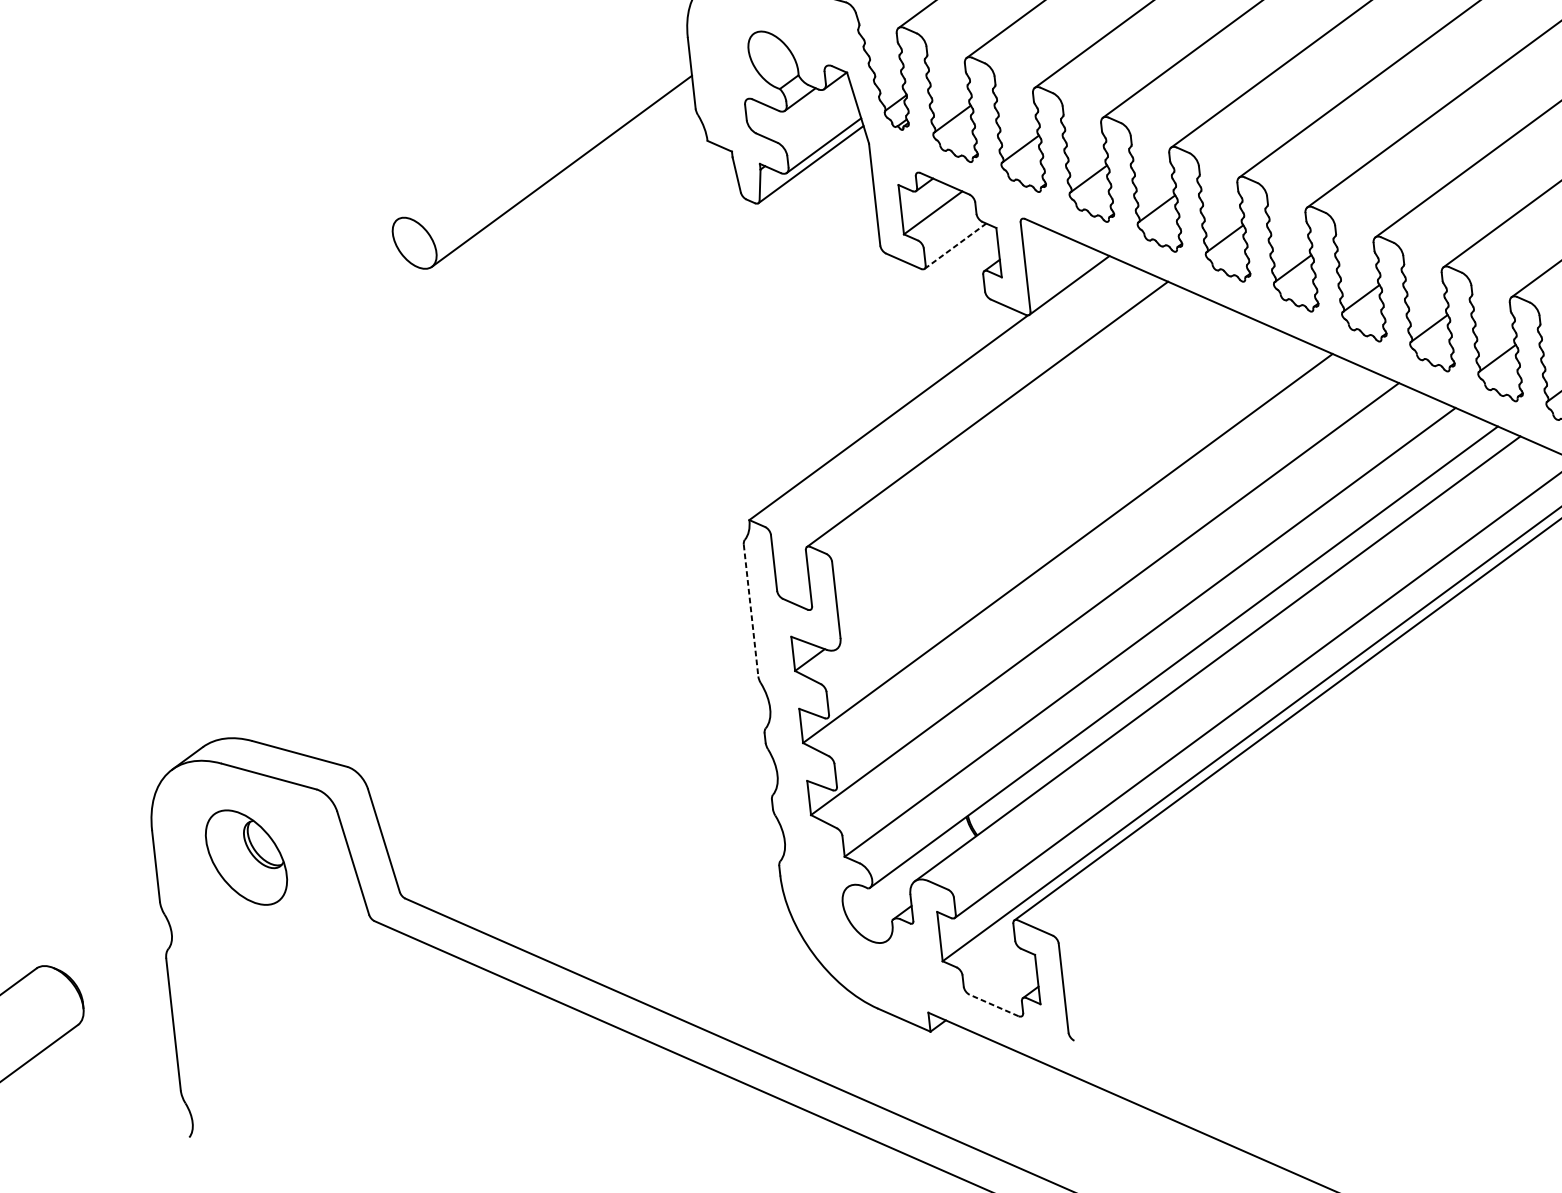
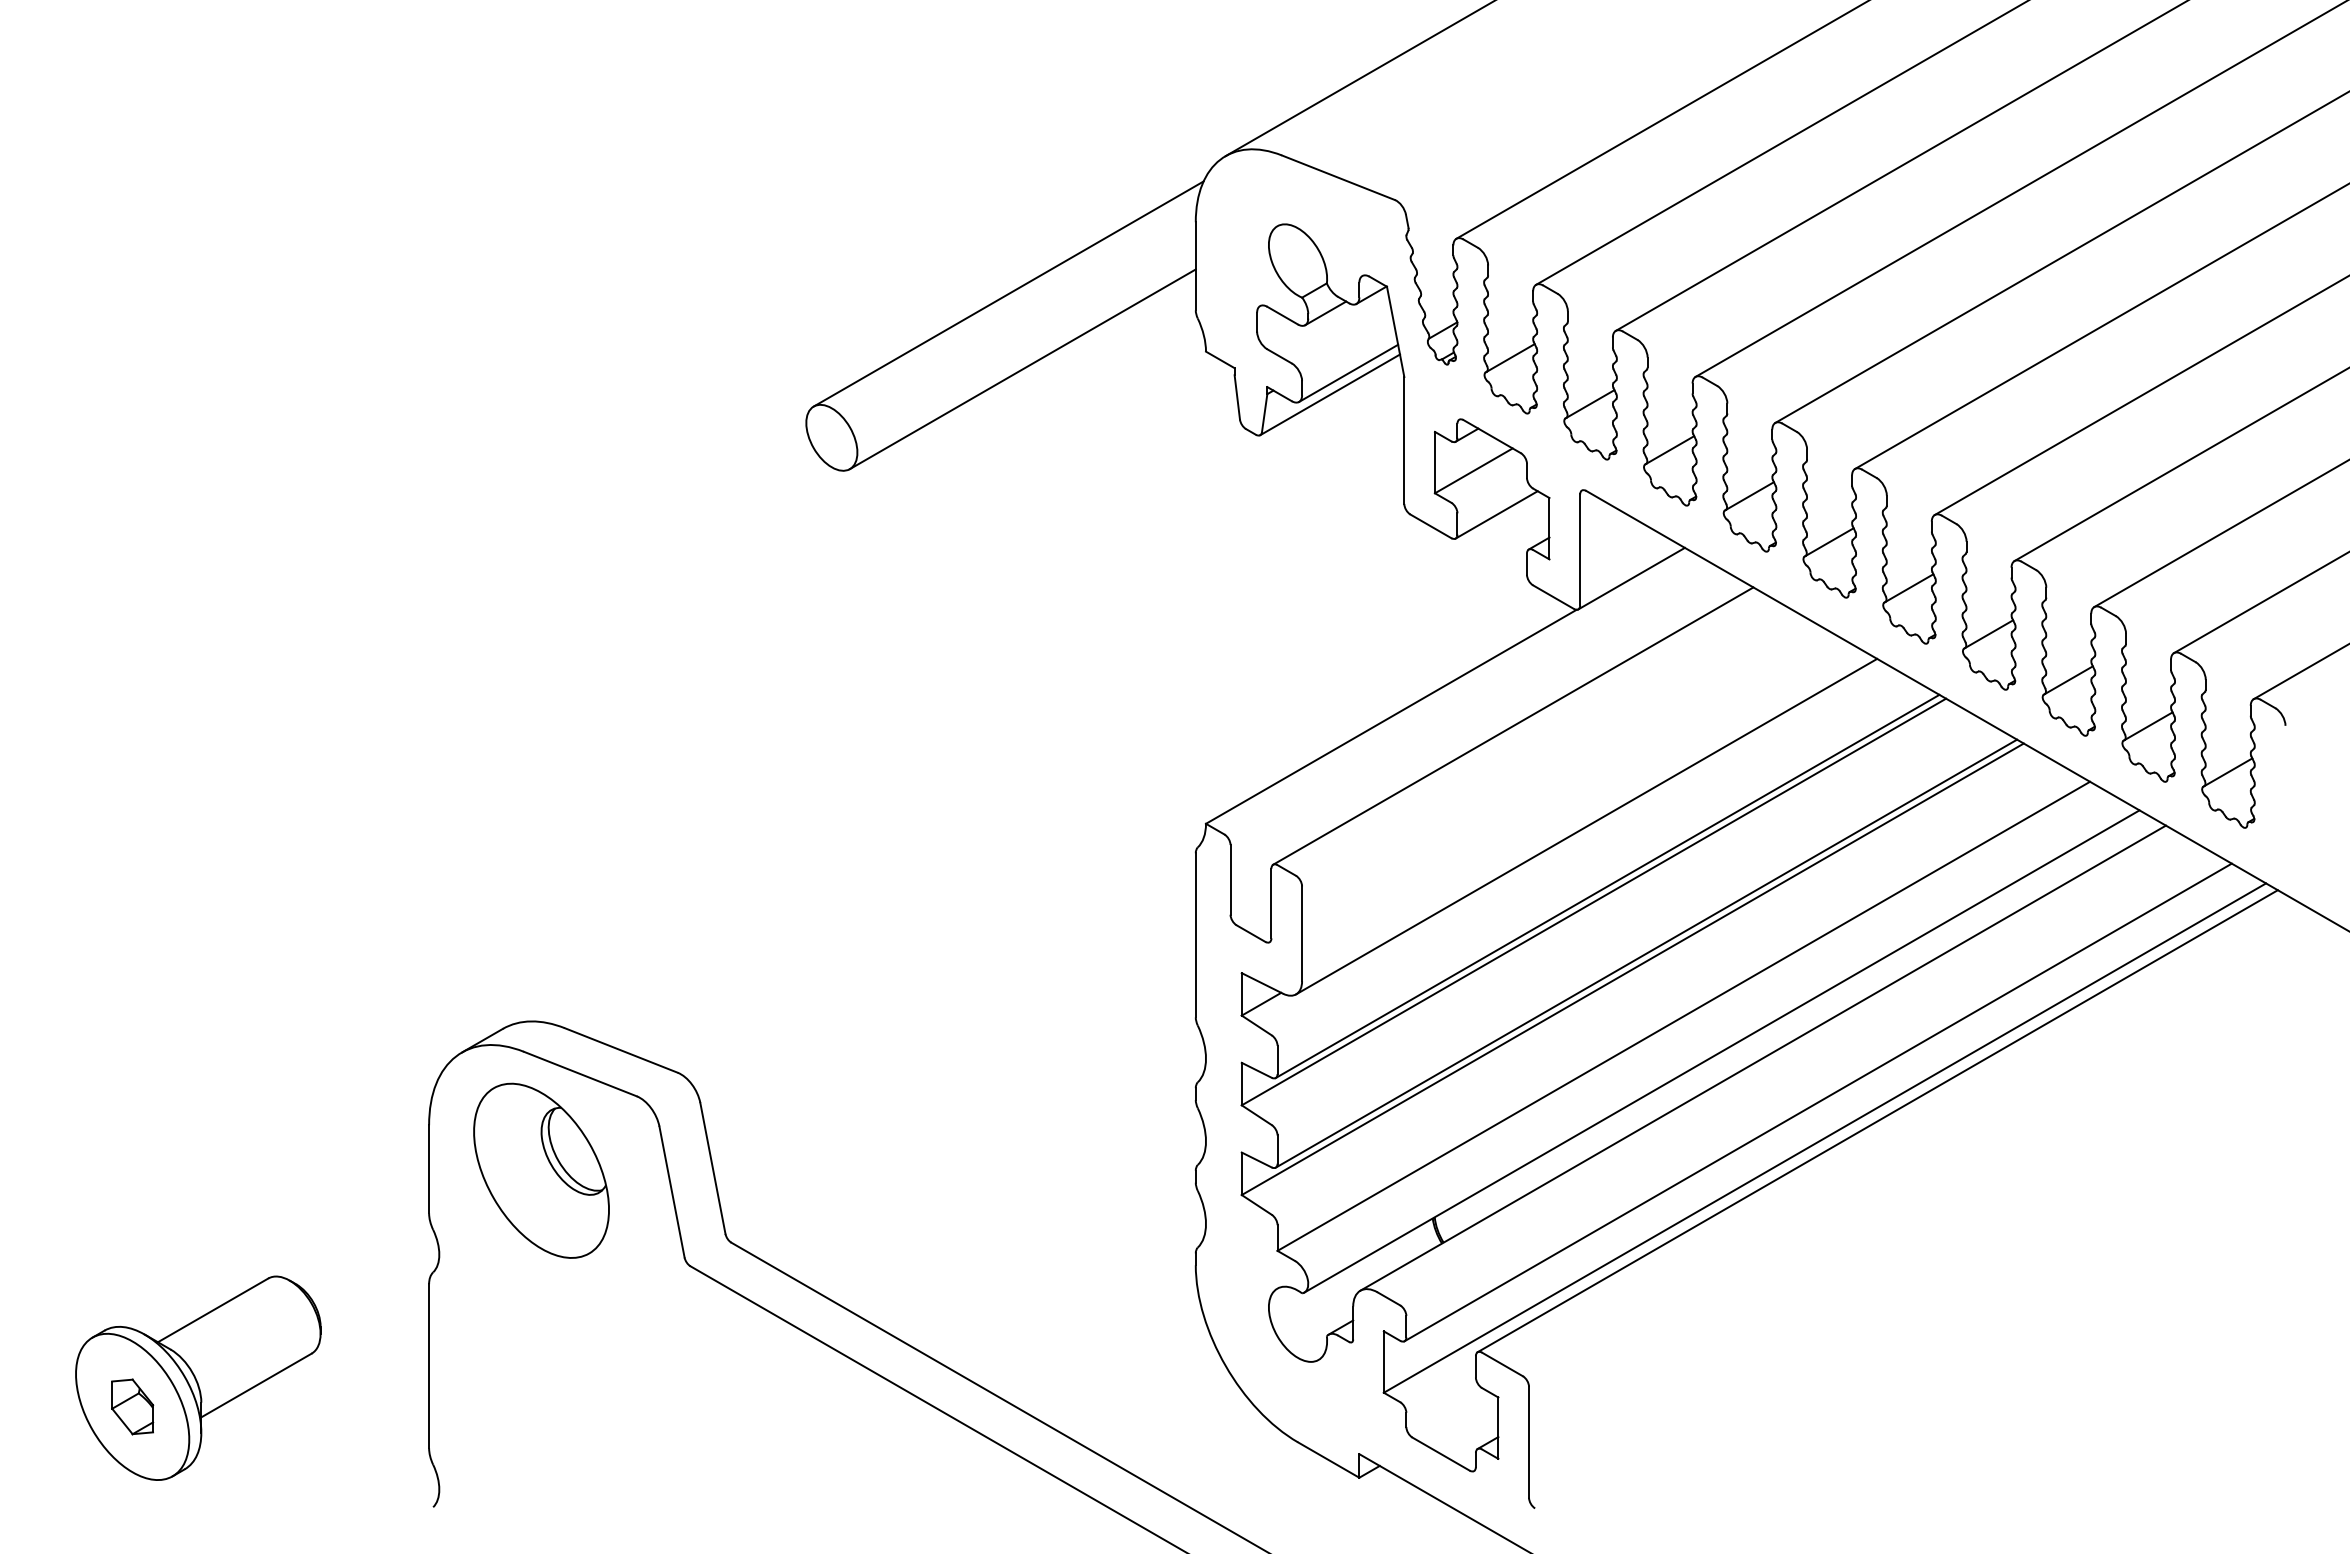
line: (543, 111) -> (1008, 293), added
line: (956, 245) -> (1497, 514), dashed -> solid
line: (1055, 488) -> (1586, 826), added
line: (1077, 534) -> (1607, 886), added
line: (1114, 585) -> (1646, 953), added
line: (750, 610) -> (1195, 935), dashed -> solid
part: (246, 857) -> (541, 1170), size x1.43
line: (993, 1005) -> (1440, 1453), dashed -> solid

